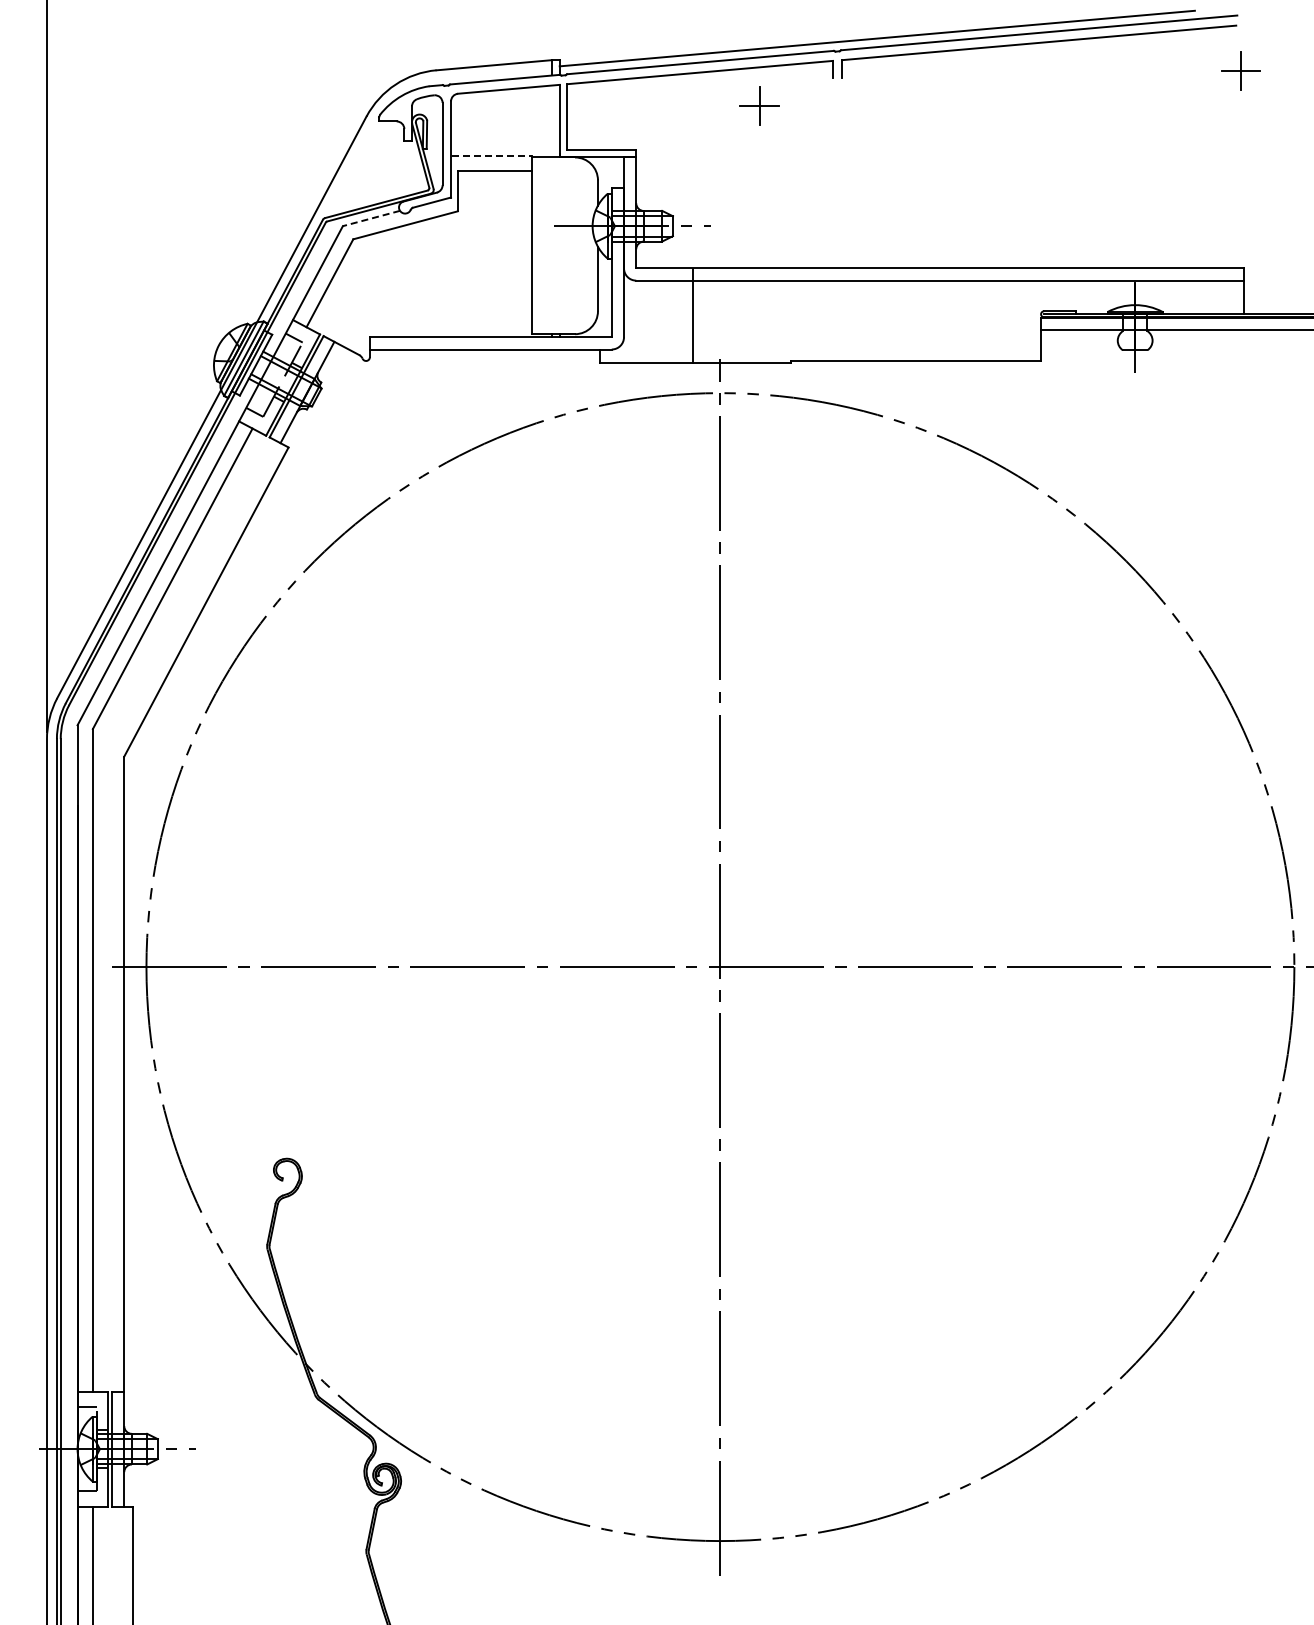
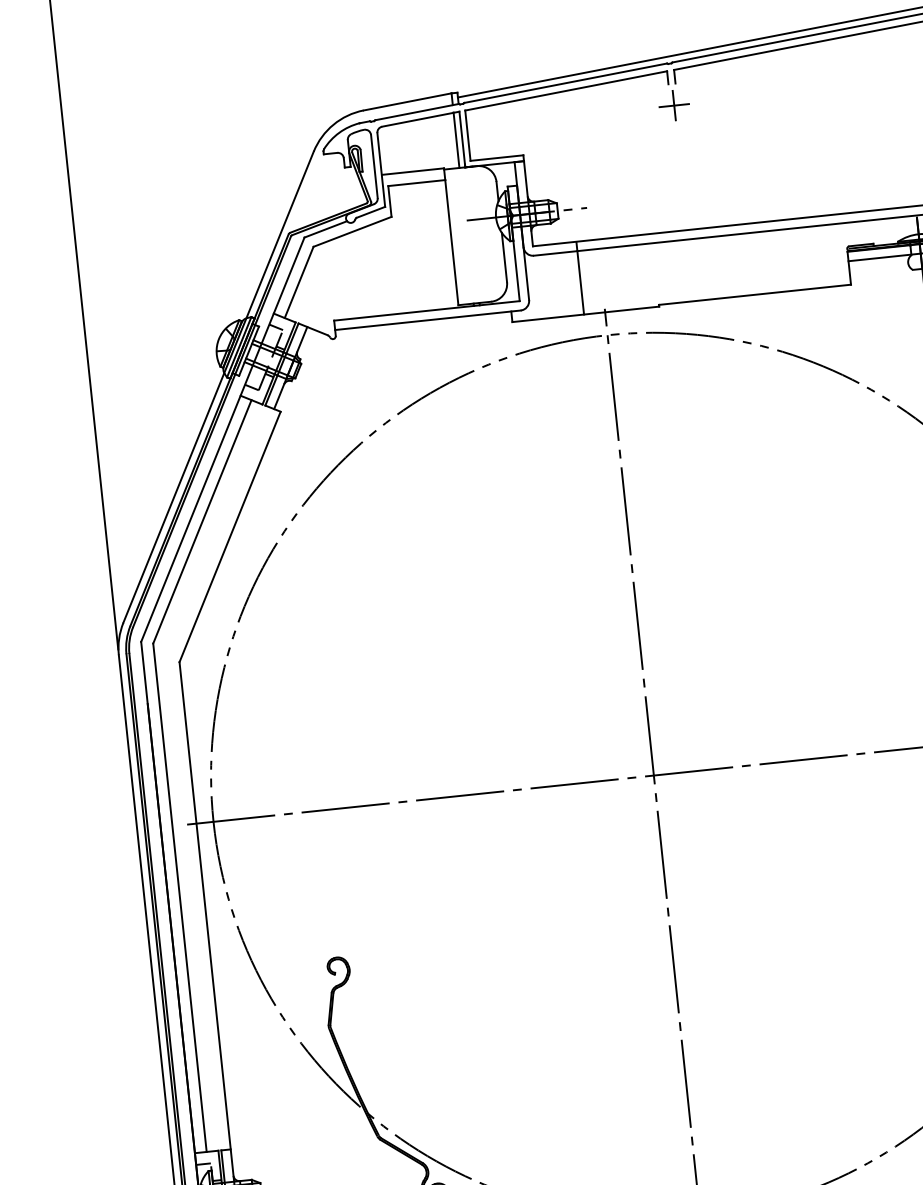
part: (759, 105) -> (674, 105), moved
line: (552, 121) -> (456, 140), added
line: (492, 155) -> (413, 171), dashed -> solid
line: (371, 218) -> (325, 229), dashed -> solid

